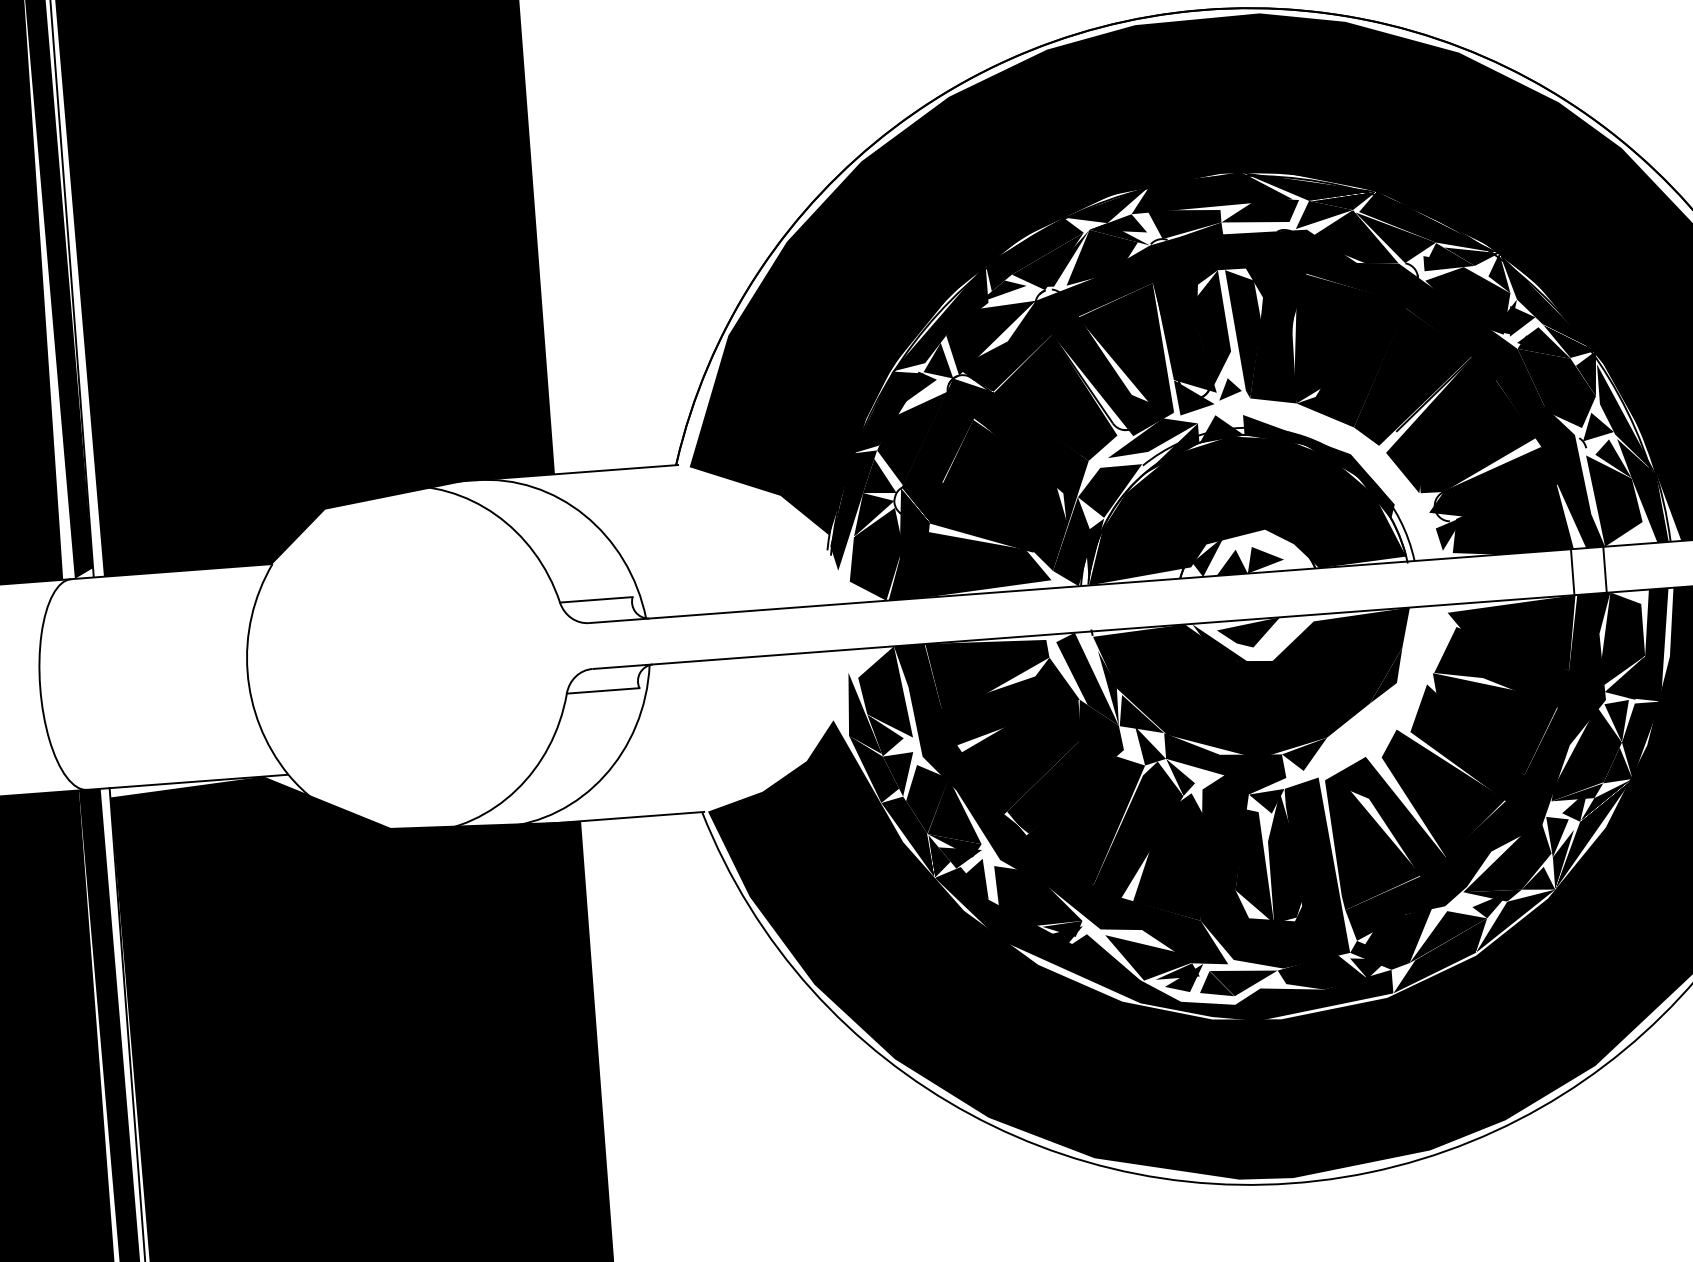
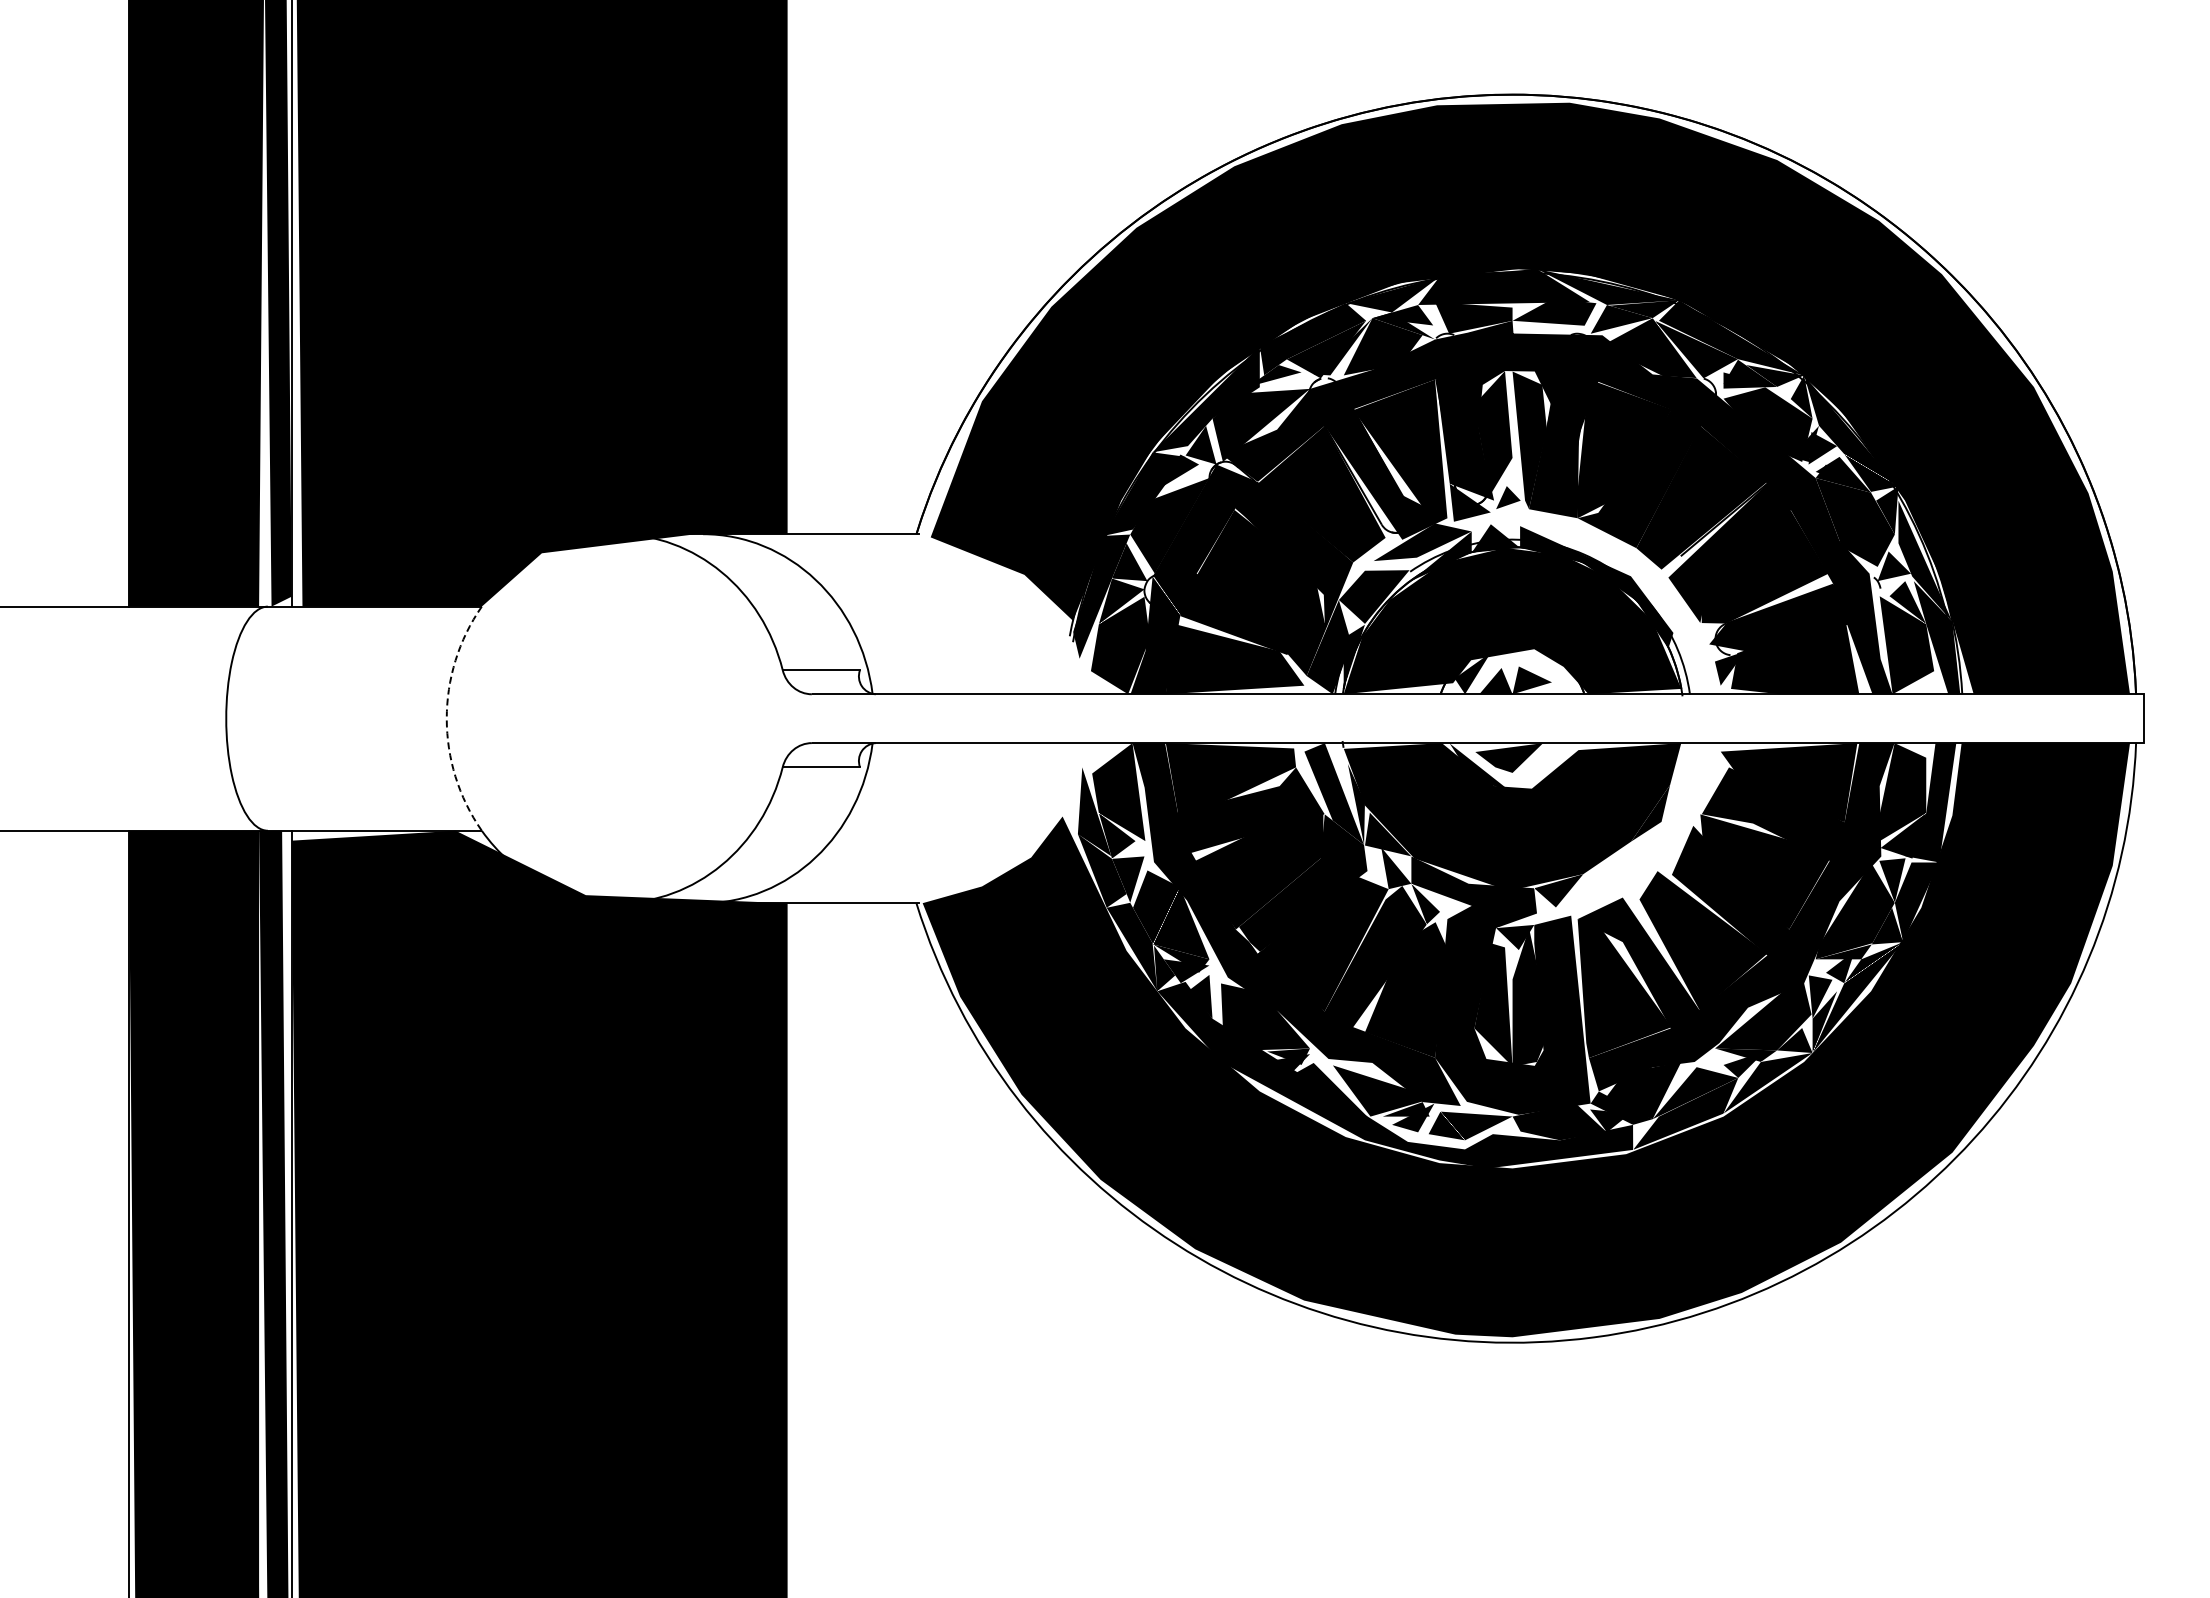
line: (1604, 569) -> (1890, 718), removed
line: (1572, 572) -> (1856, 718), removed
arc: (247, 671) -> (446, 718), solid -> dashed

